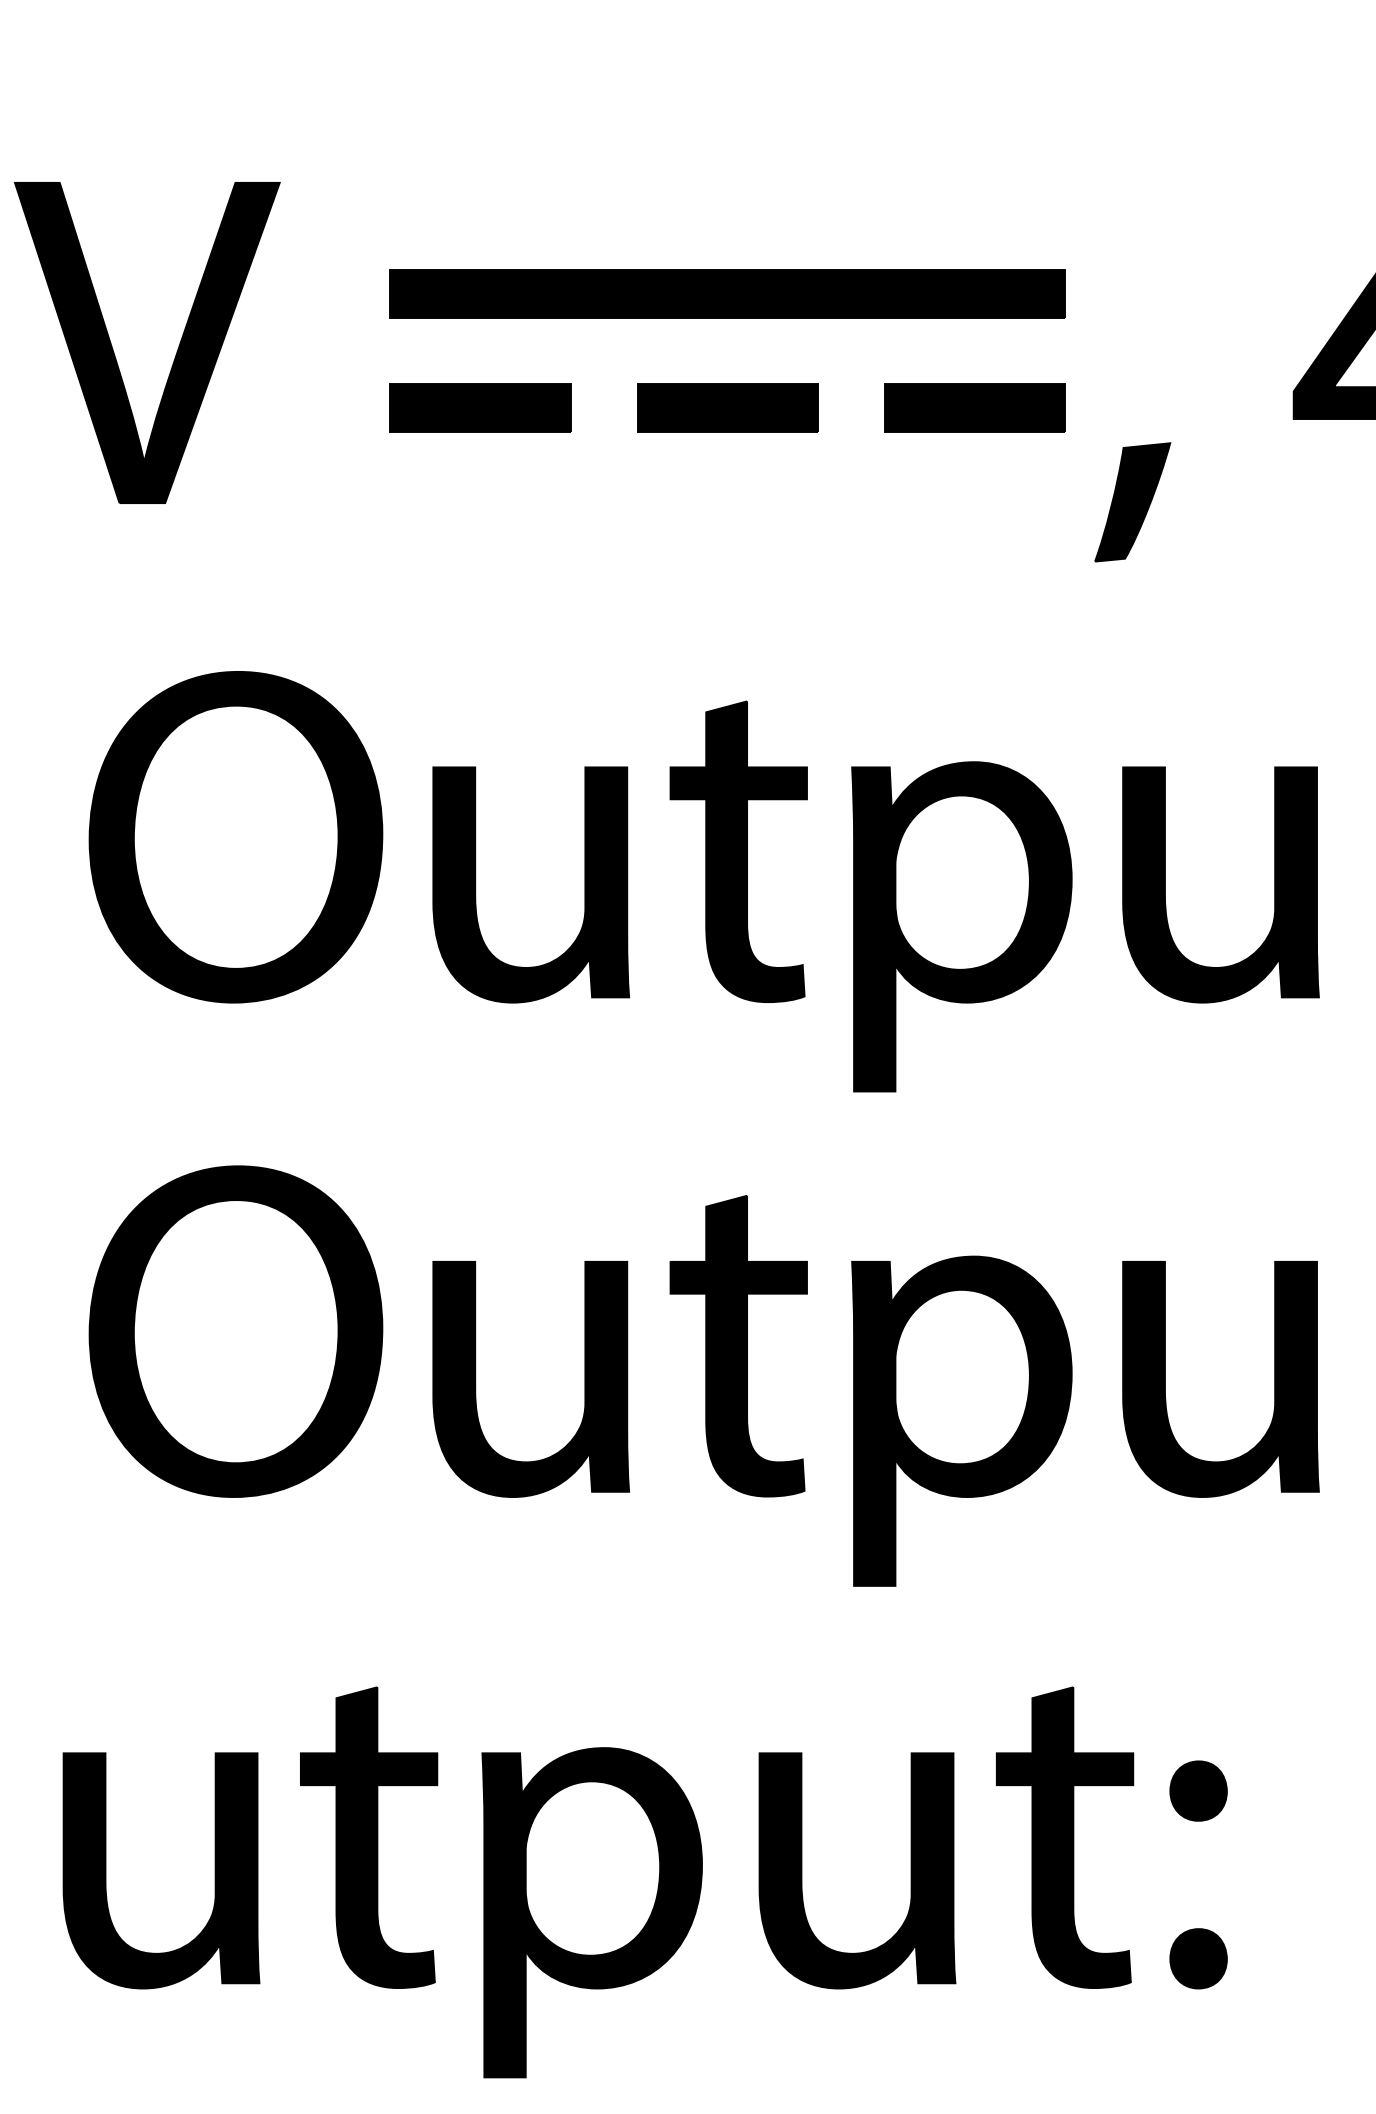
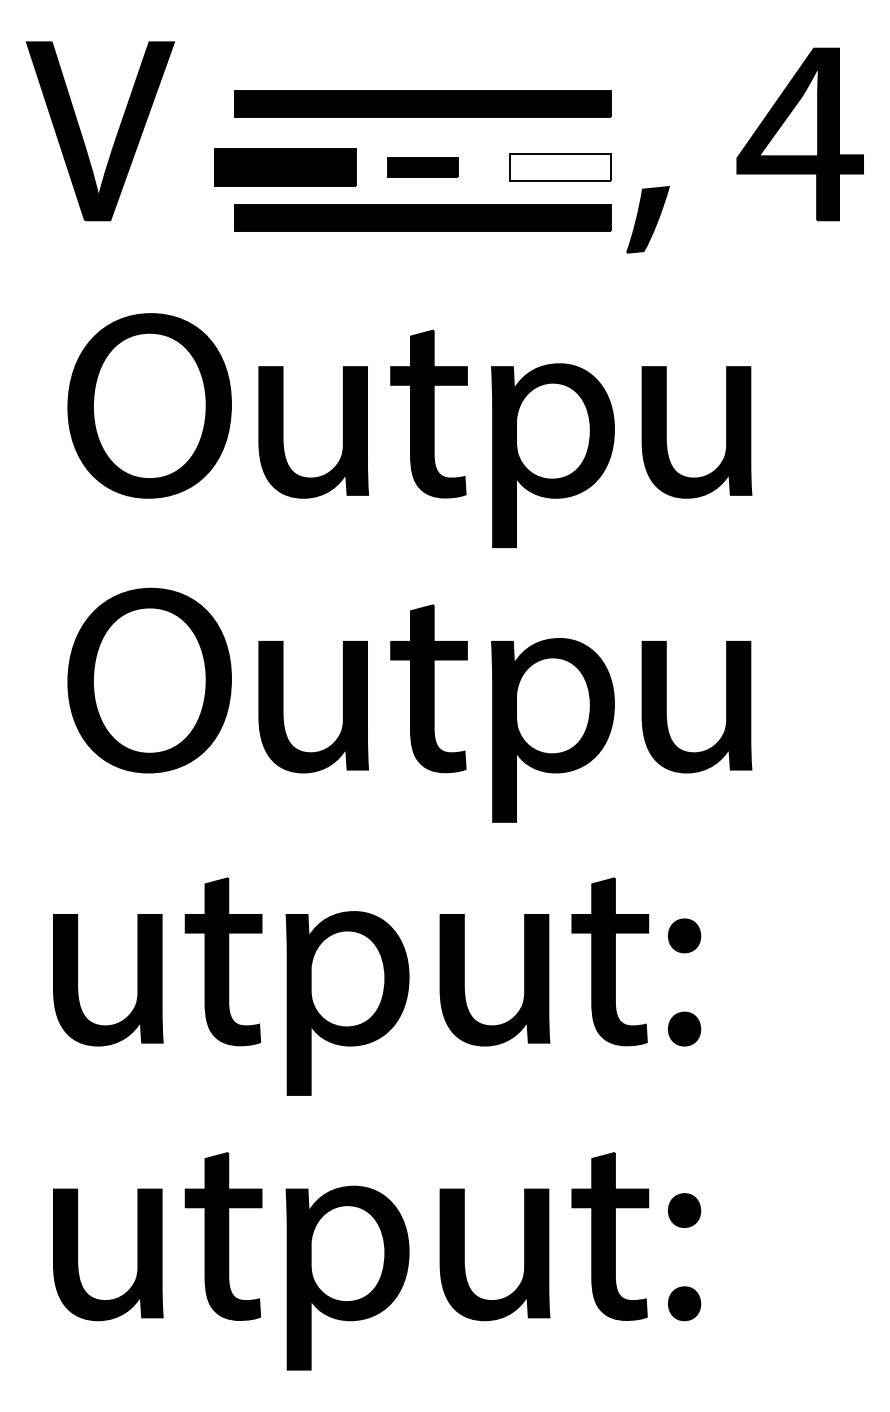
part: (480, 408) -> (285, 167), size x1.4
part: (726, 408) -> (422, 167), size x0.7
fill: (975, 408) -> (560, 167), removed
part: (726, 498) -> (422, 217), added

